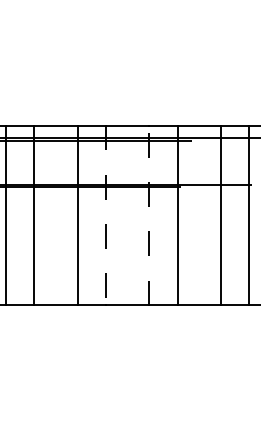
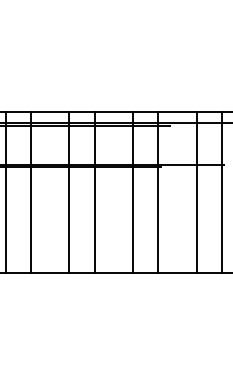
line: (105, 215) -> (94, 192), dashed -> solid
line: (149, 215) -> (133, 192), dashed -> solid

